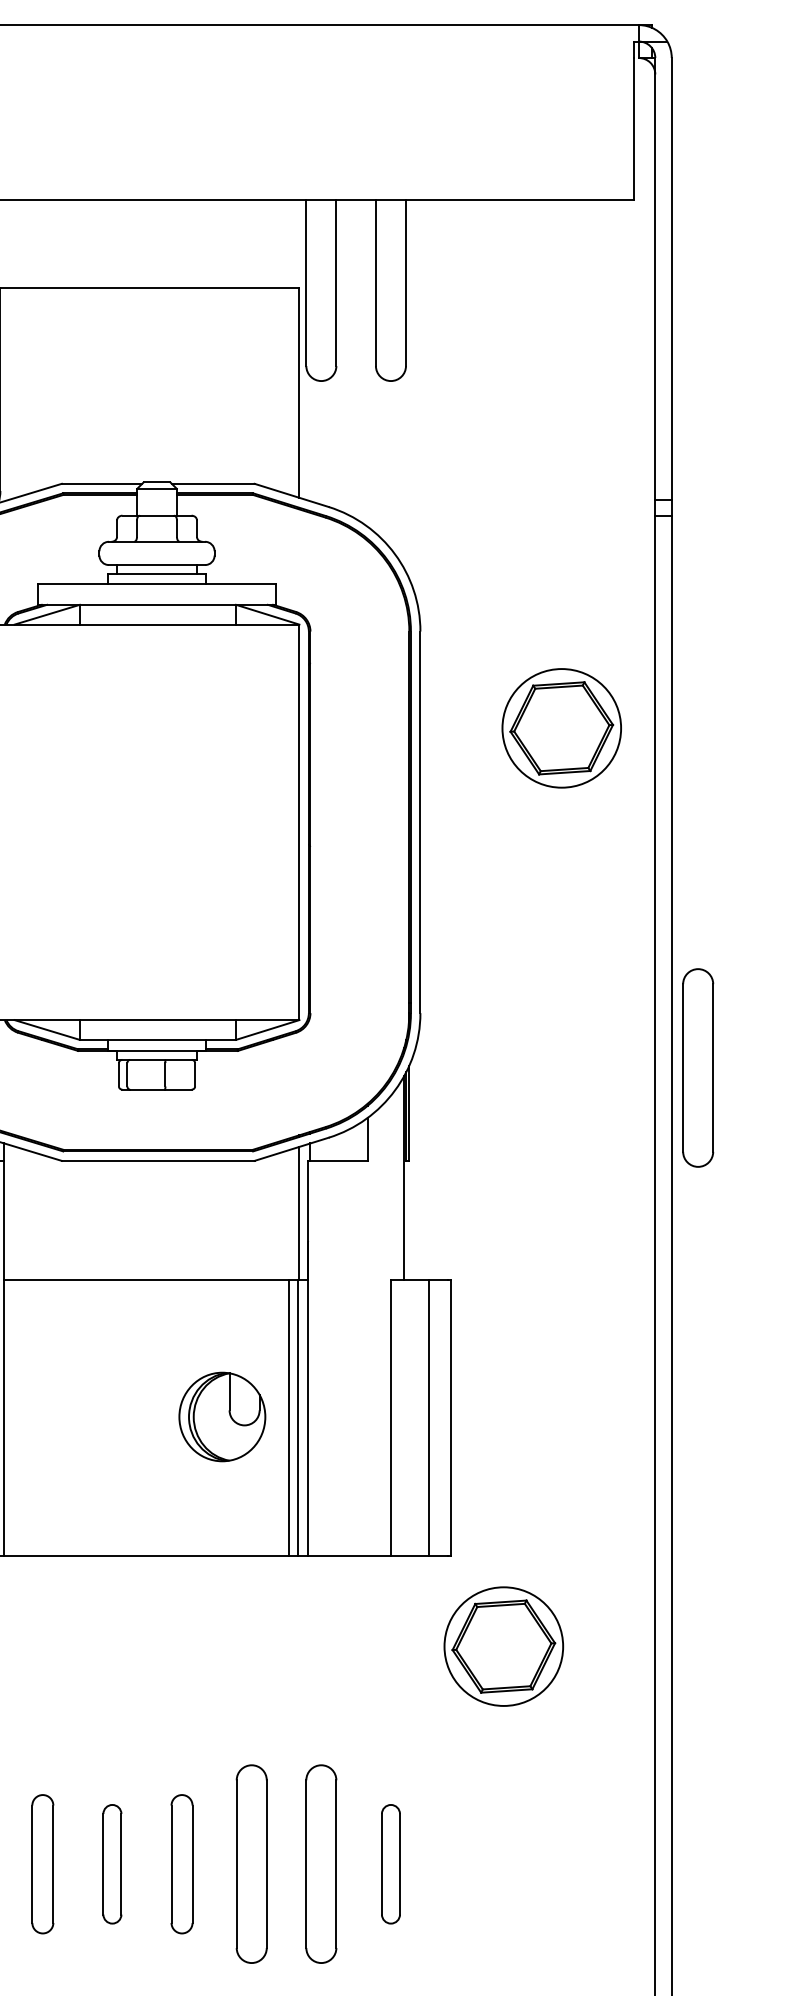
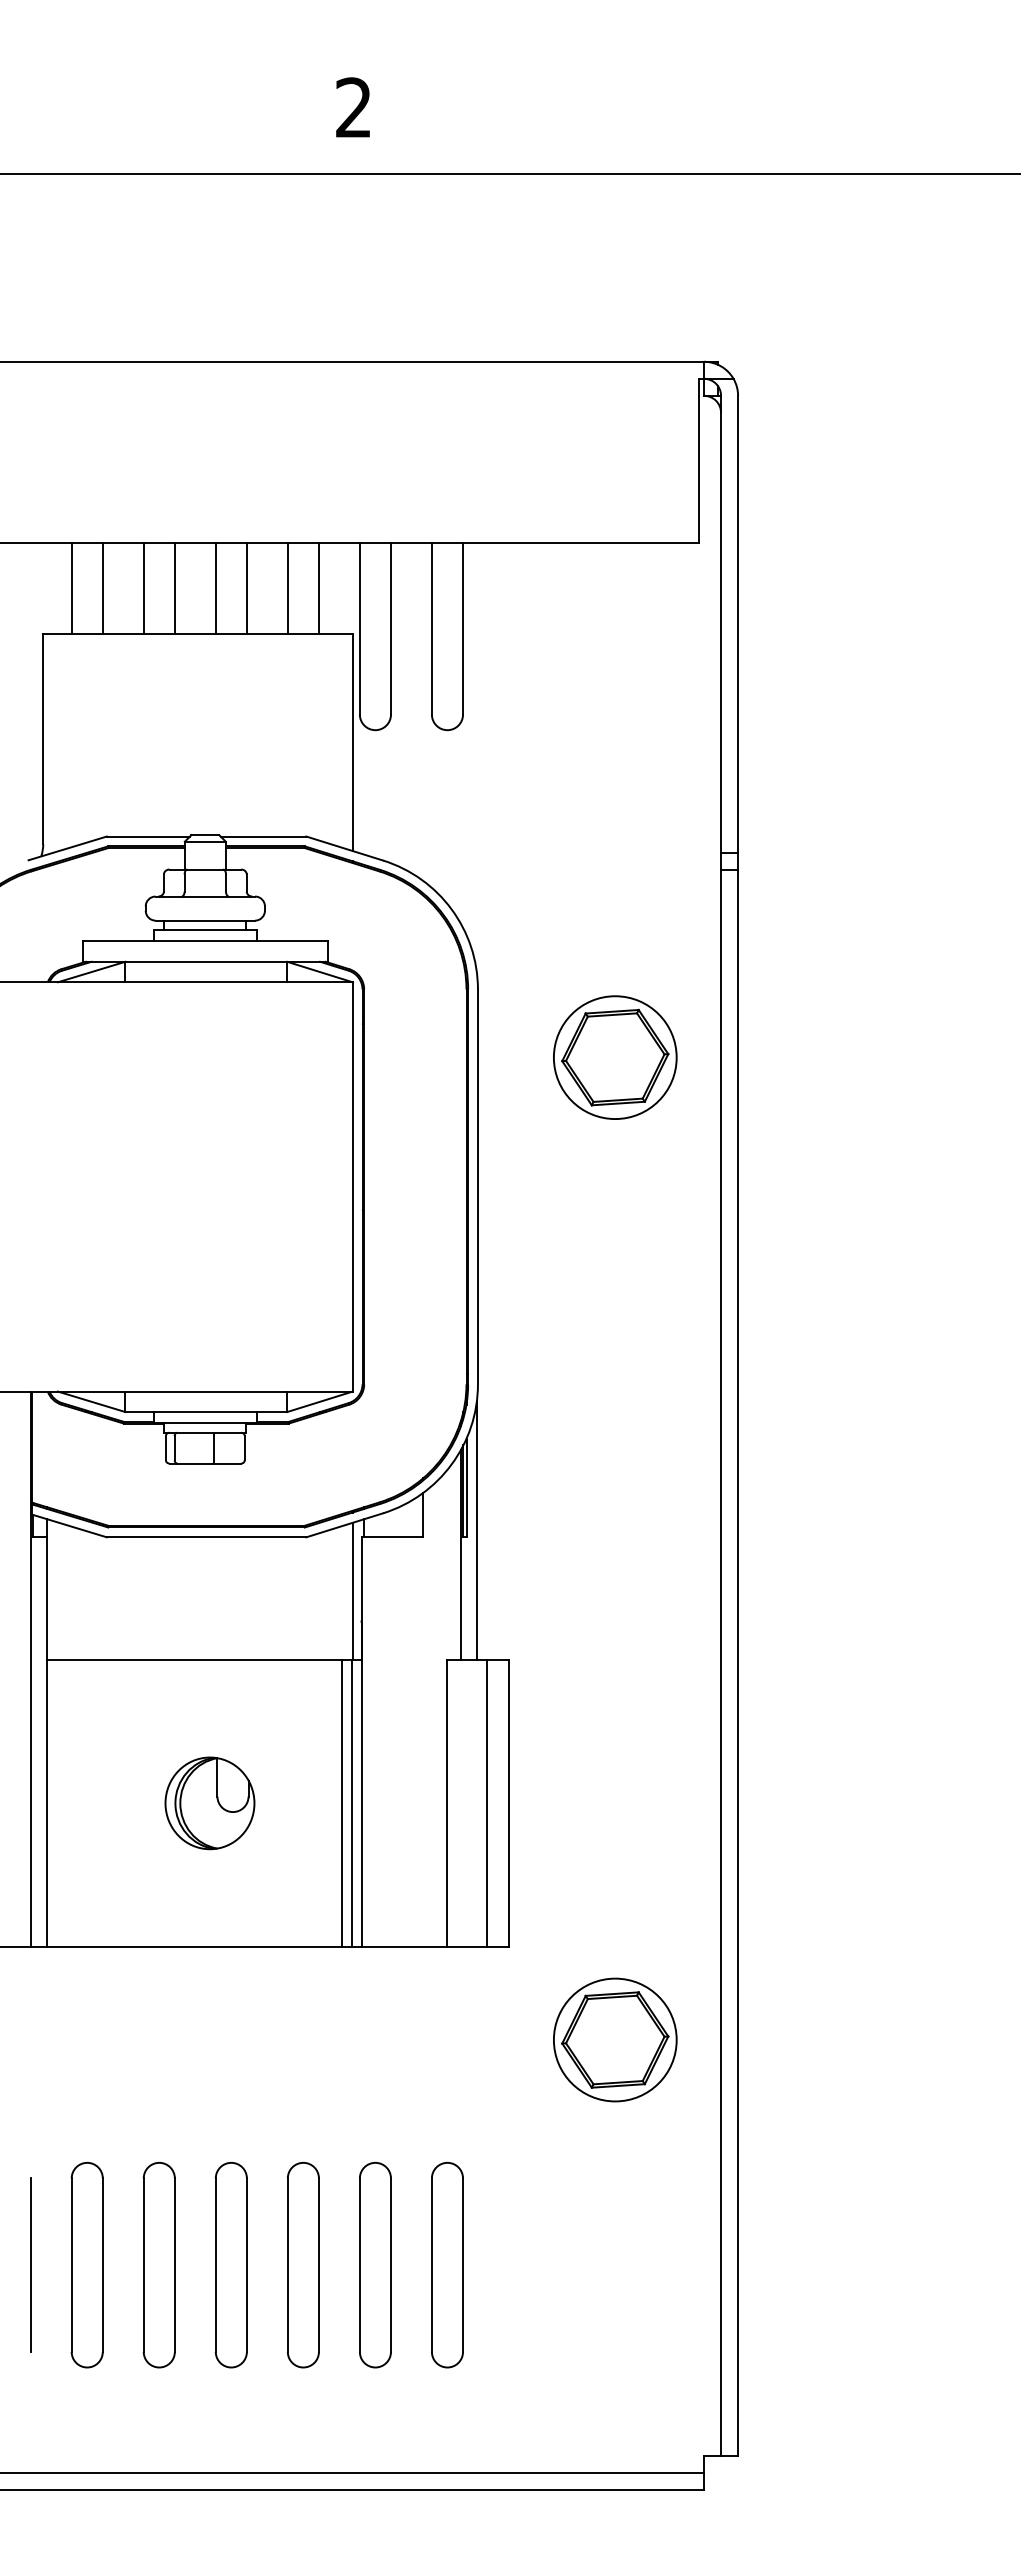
line: (27, 244) -> (71, 588), added
line: (57, 244) -> (102, 588), added
line: (97, 244) -> (143, 588), added
line: (127, 244) -> (174, 588), added
line: (166, 244) -> (215, 588), added
line: (196, 244) -> (246, 588), added
line: (236, 244) -> (287, 588), added
line: (266, 244) -> (318, 588), added
part: (562, 728) -> (615, 1057), moved
part: (698, 1068) -> (765, 1441), removed
line: (419, 1154) -> (476, 1530), added
part: (221, 1417) -> (209, 1803), moved
part: (504, 1646) -> (615, 2039), moved
part: (42, 1864) -> (86, 2265), size x1.43
part: (111, 1864) -> (158, 2265), size x1.67
part: (181, 1864) -> (230, 2265), size x1.43
part: (390, 1864) -> (447, 2265), size x1.67

